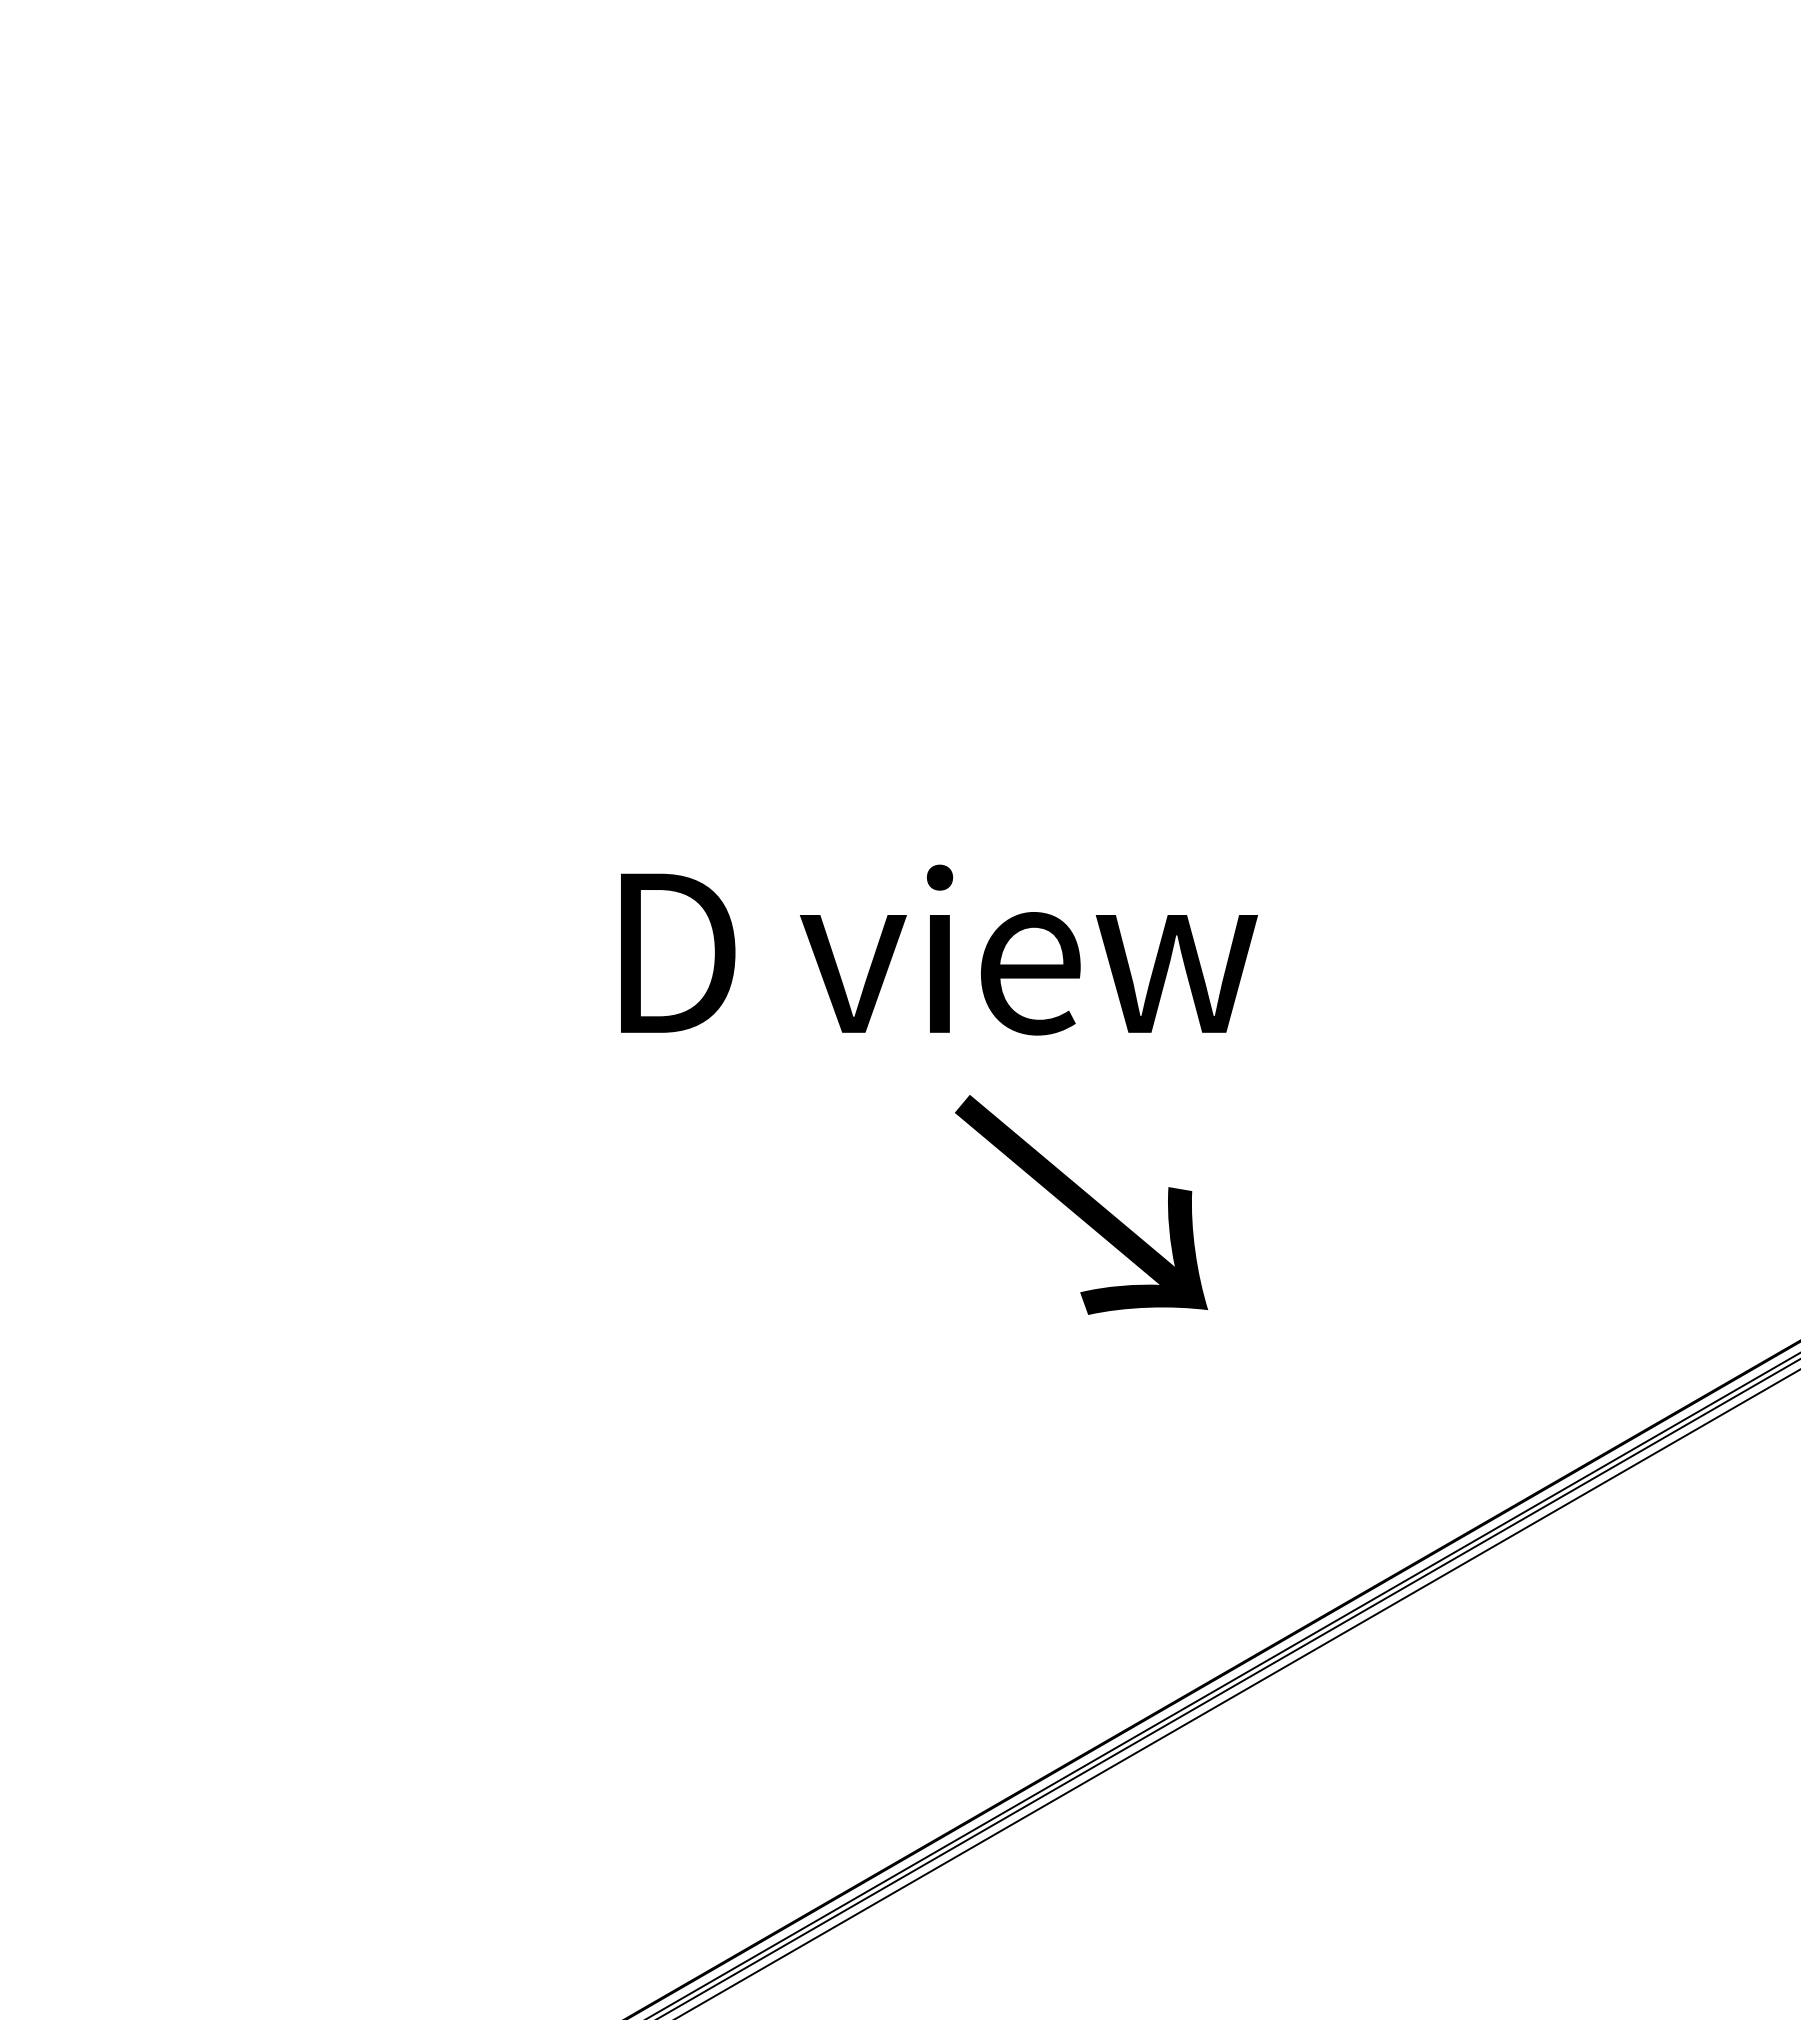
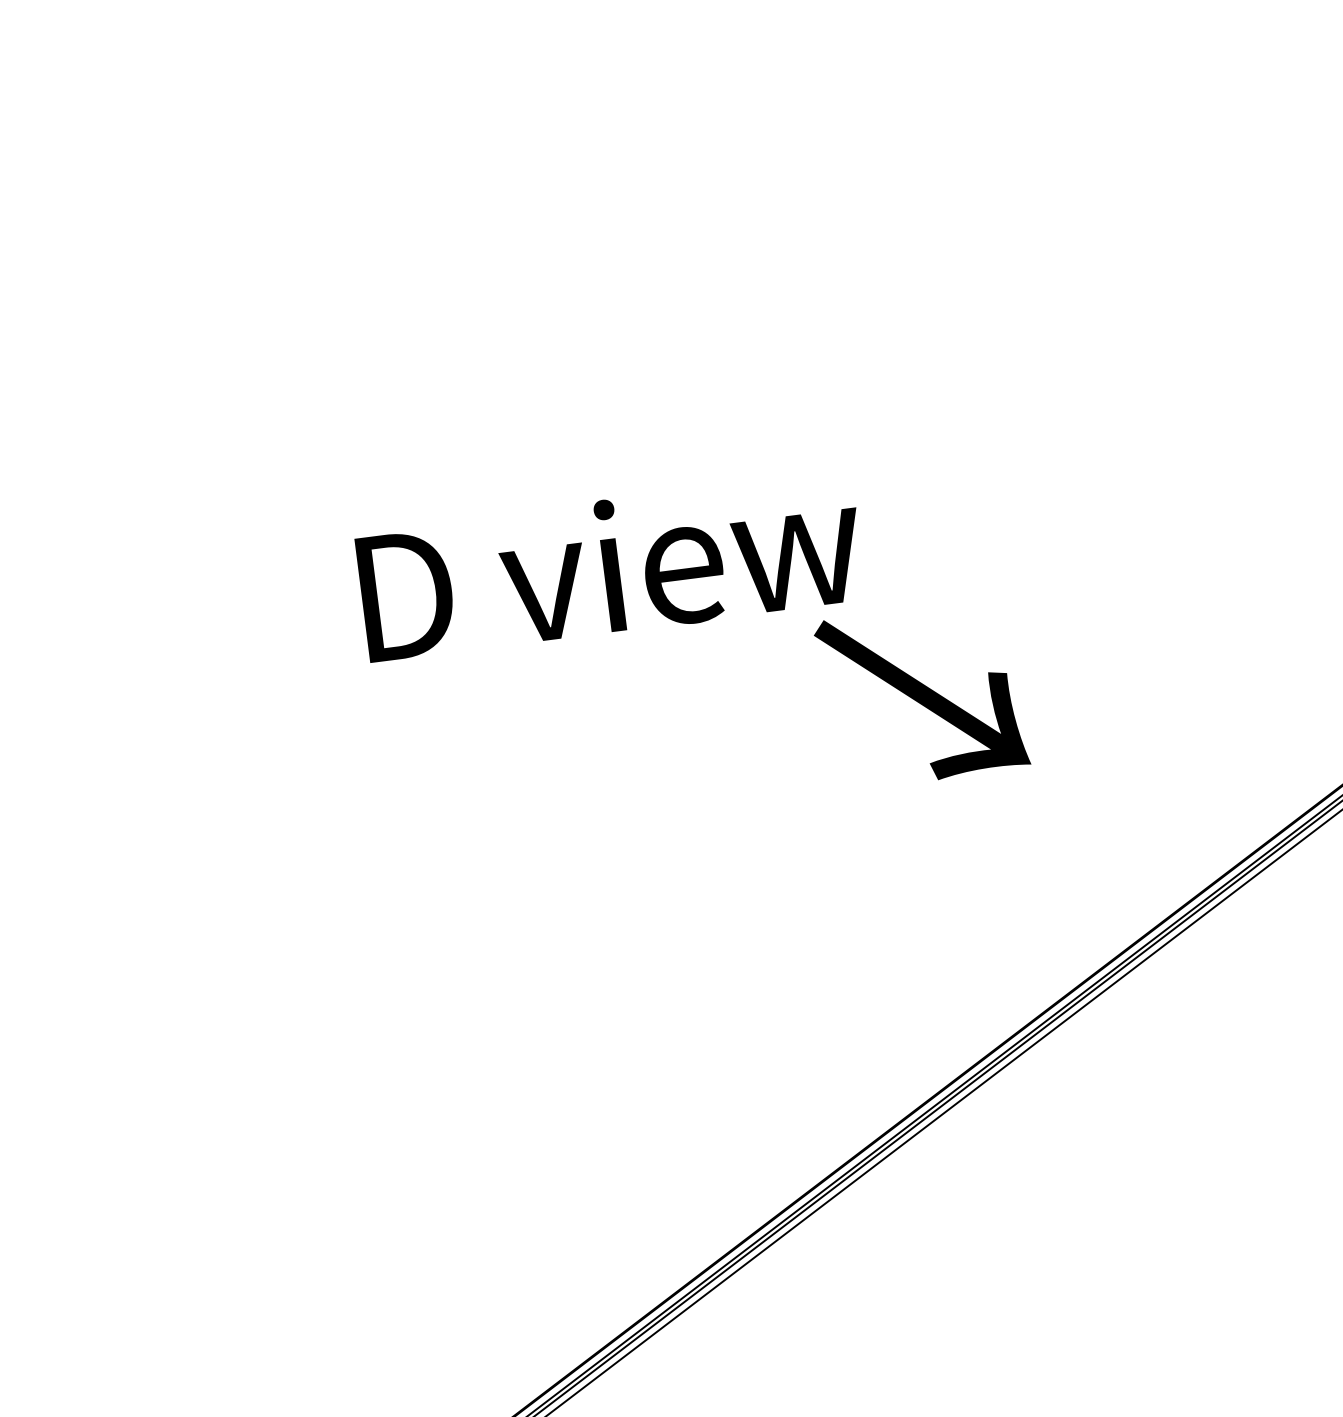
text: (939, 949) -> (610, 566), moved
text: (1081, 1204) -> (921, 694), moved

